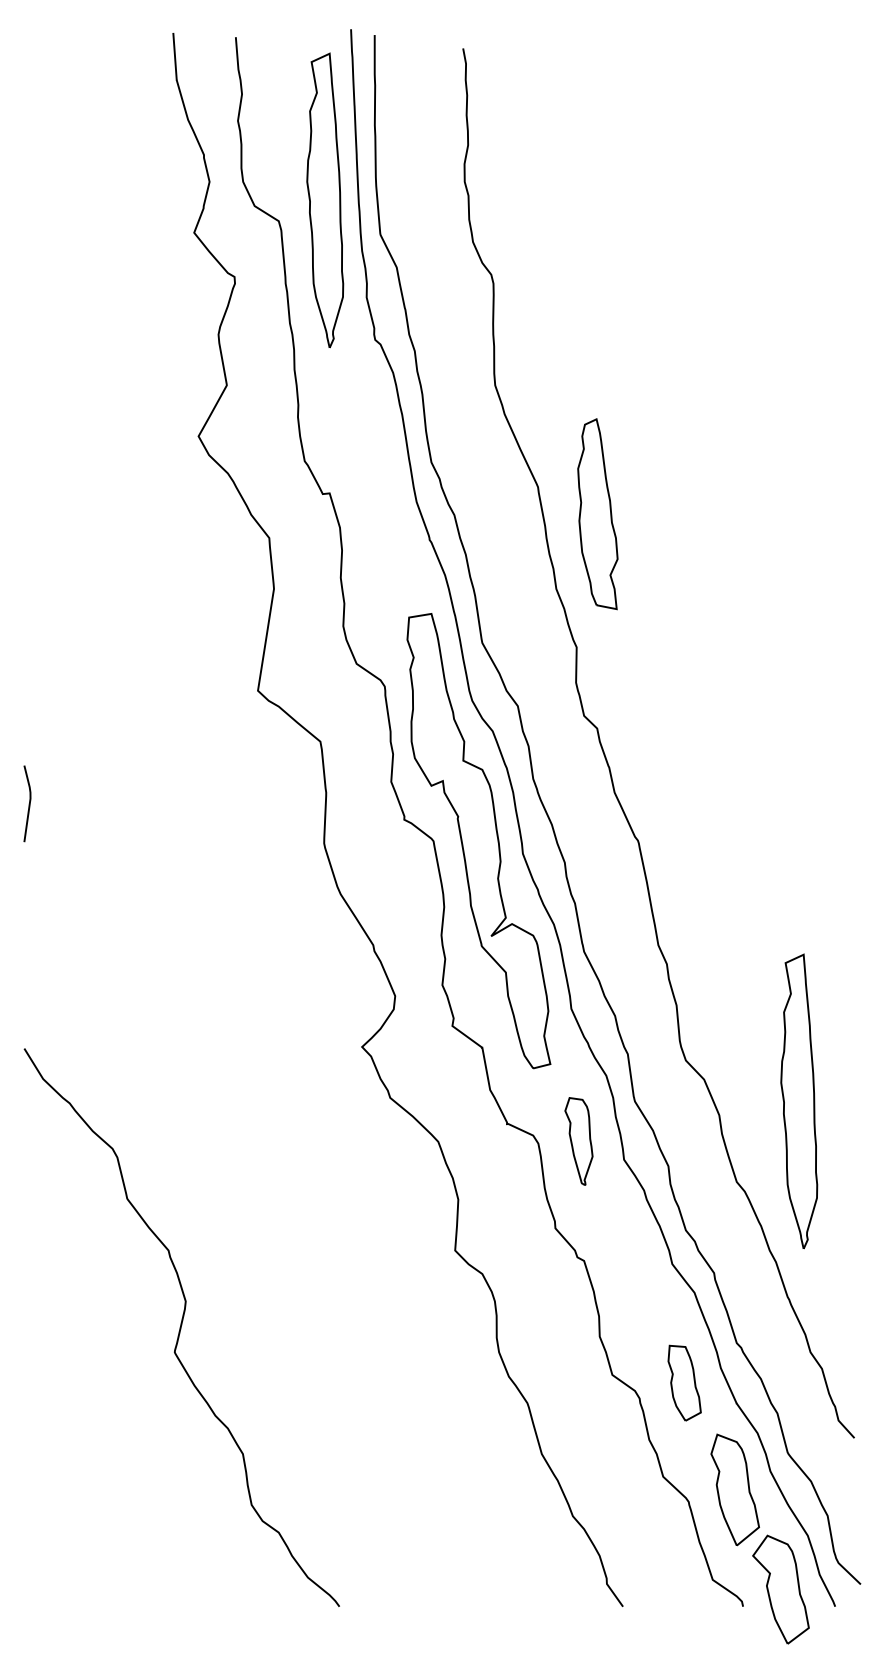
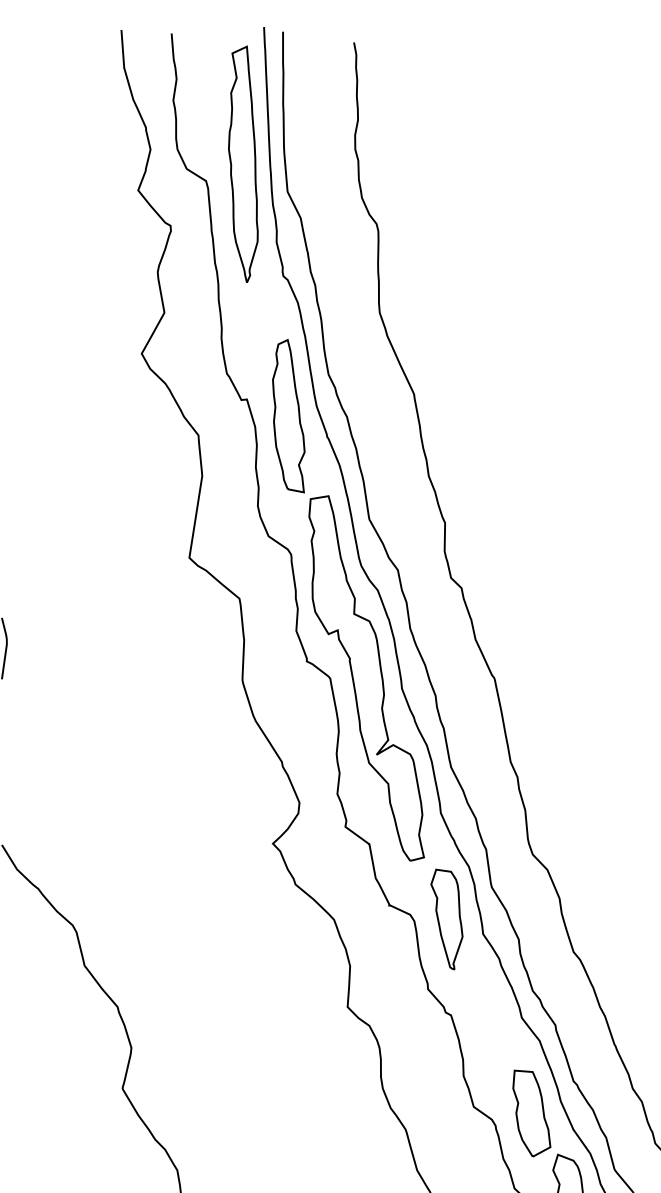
part: (597, 514) -> (288, 416), moved
part: (799, 1101) -> (623, 887), removed
part: (578, 1141) -> (446, 919), size x1.43
part: (684, 1382) -> (531, 1112), size x1.43

